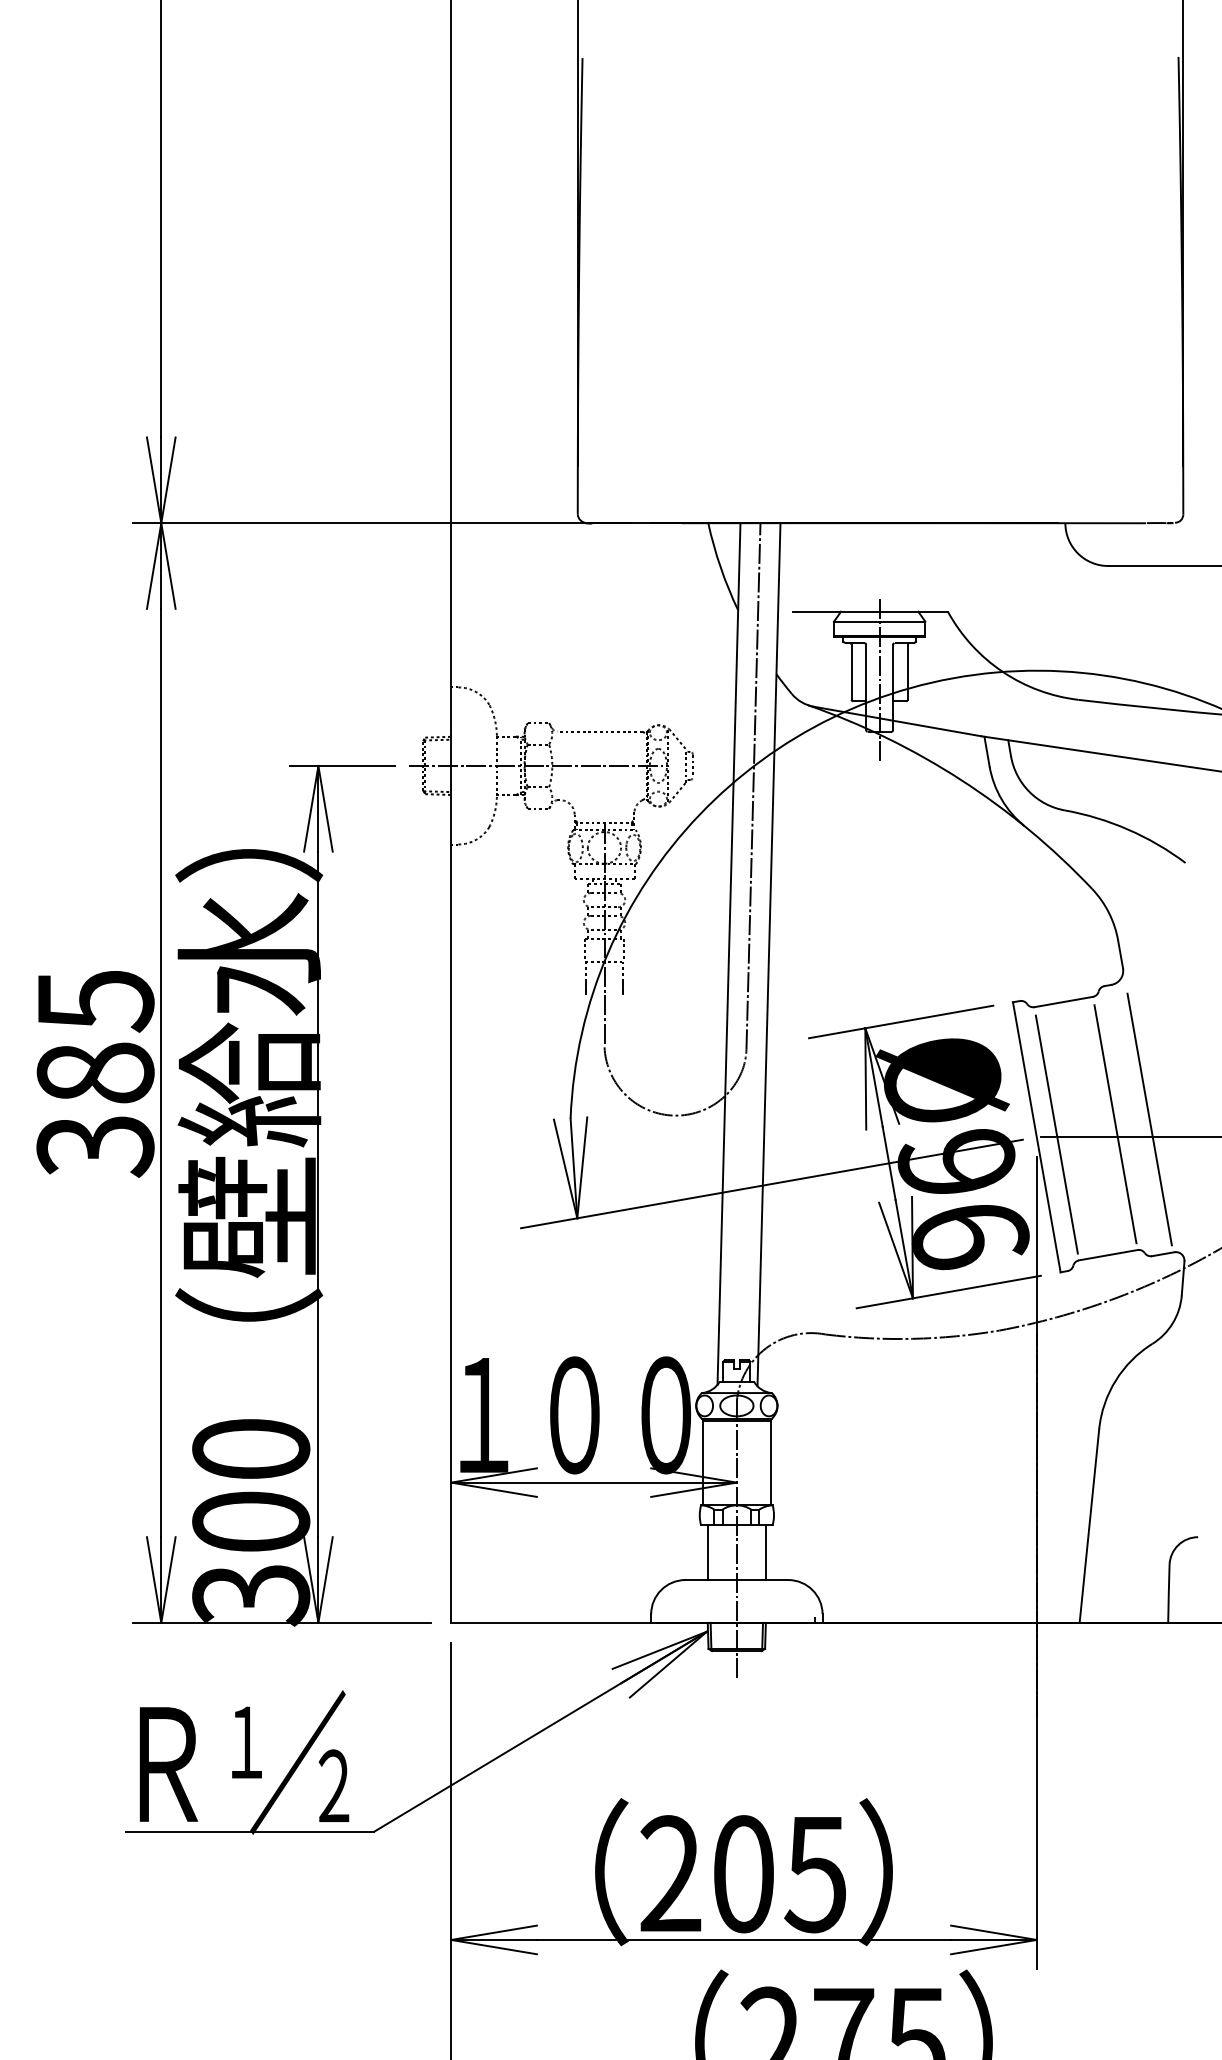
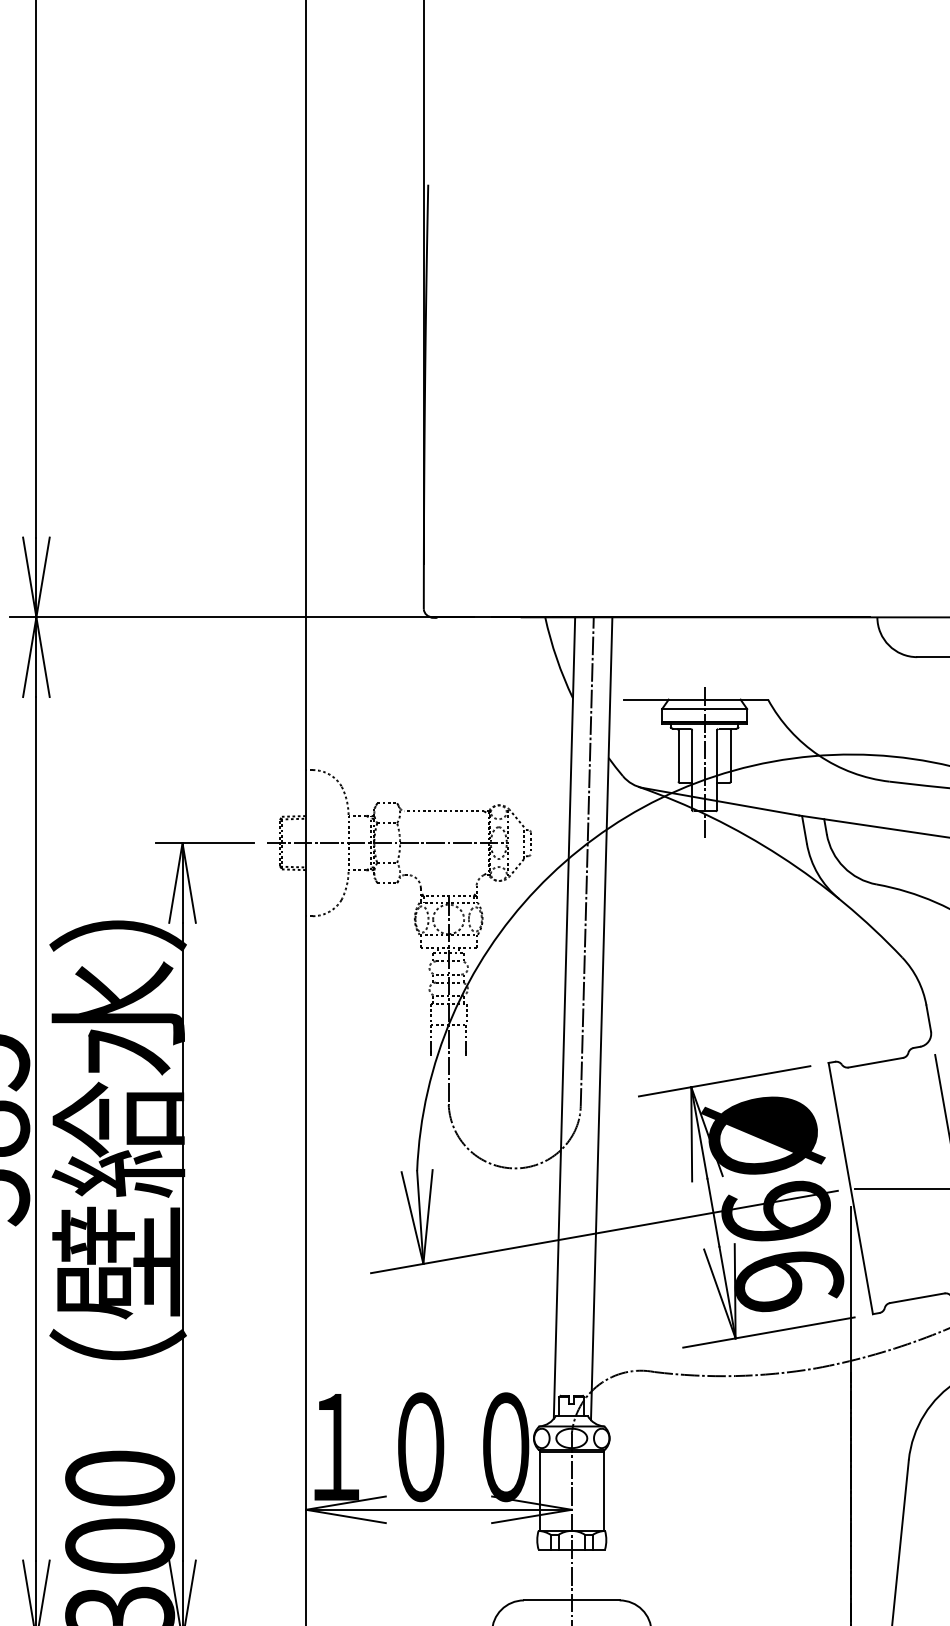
line: (1115, 1124) -> (924, 1176), removed
line: (1056, 1134) -> (869, 1185), removed
line: (707, 1552) -> (544, 1574), removed
line: (766, 1552) -> (599, 1574), removed

